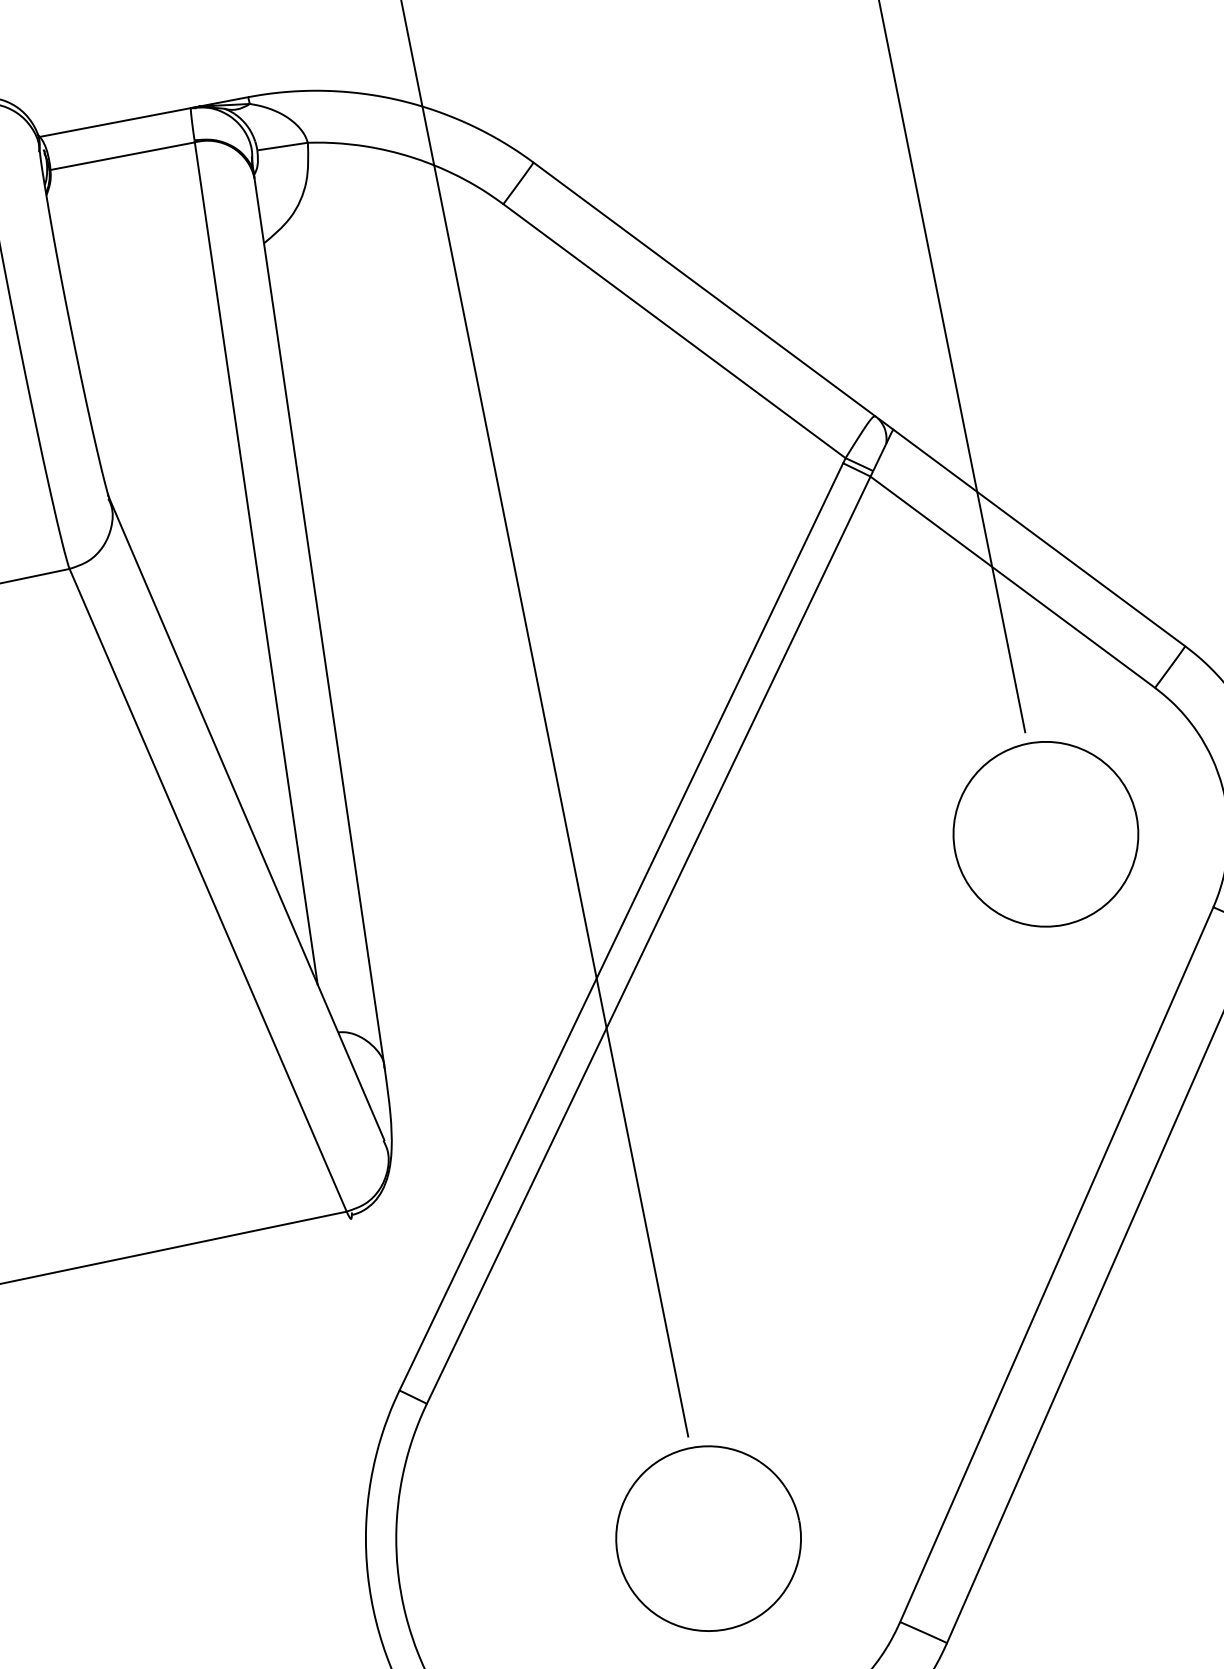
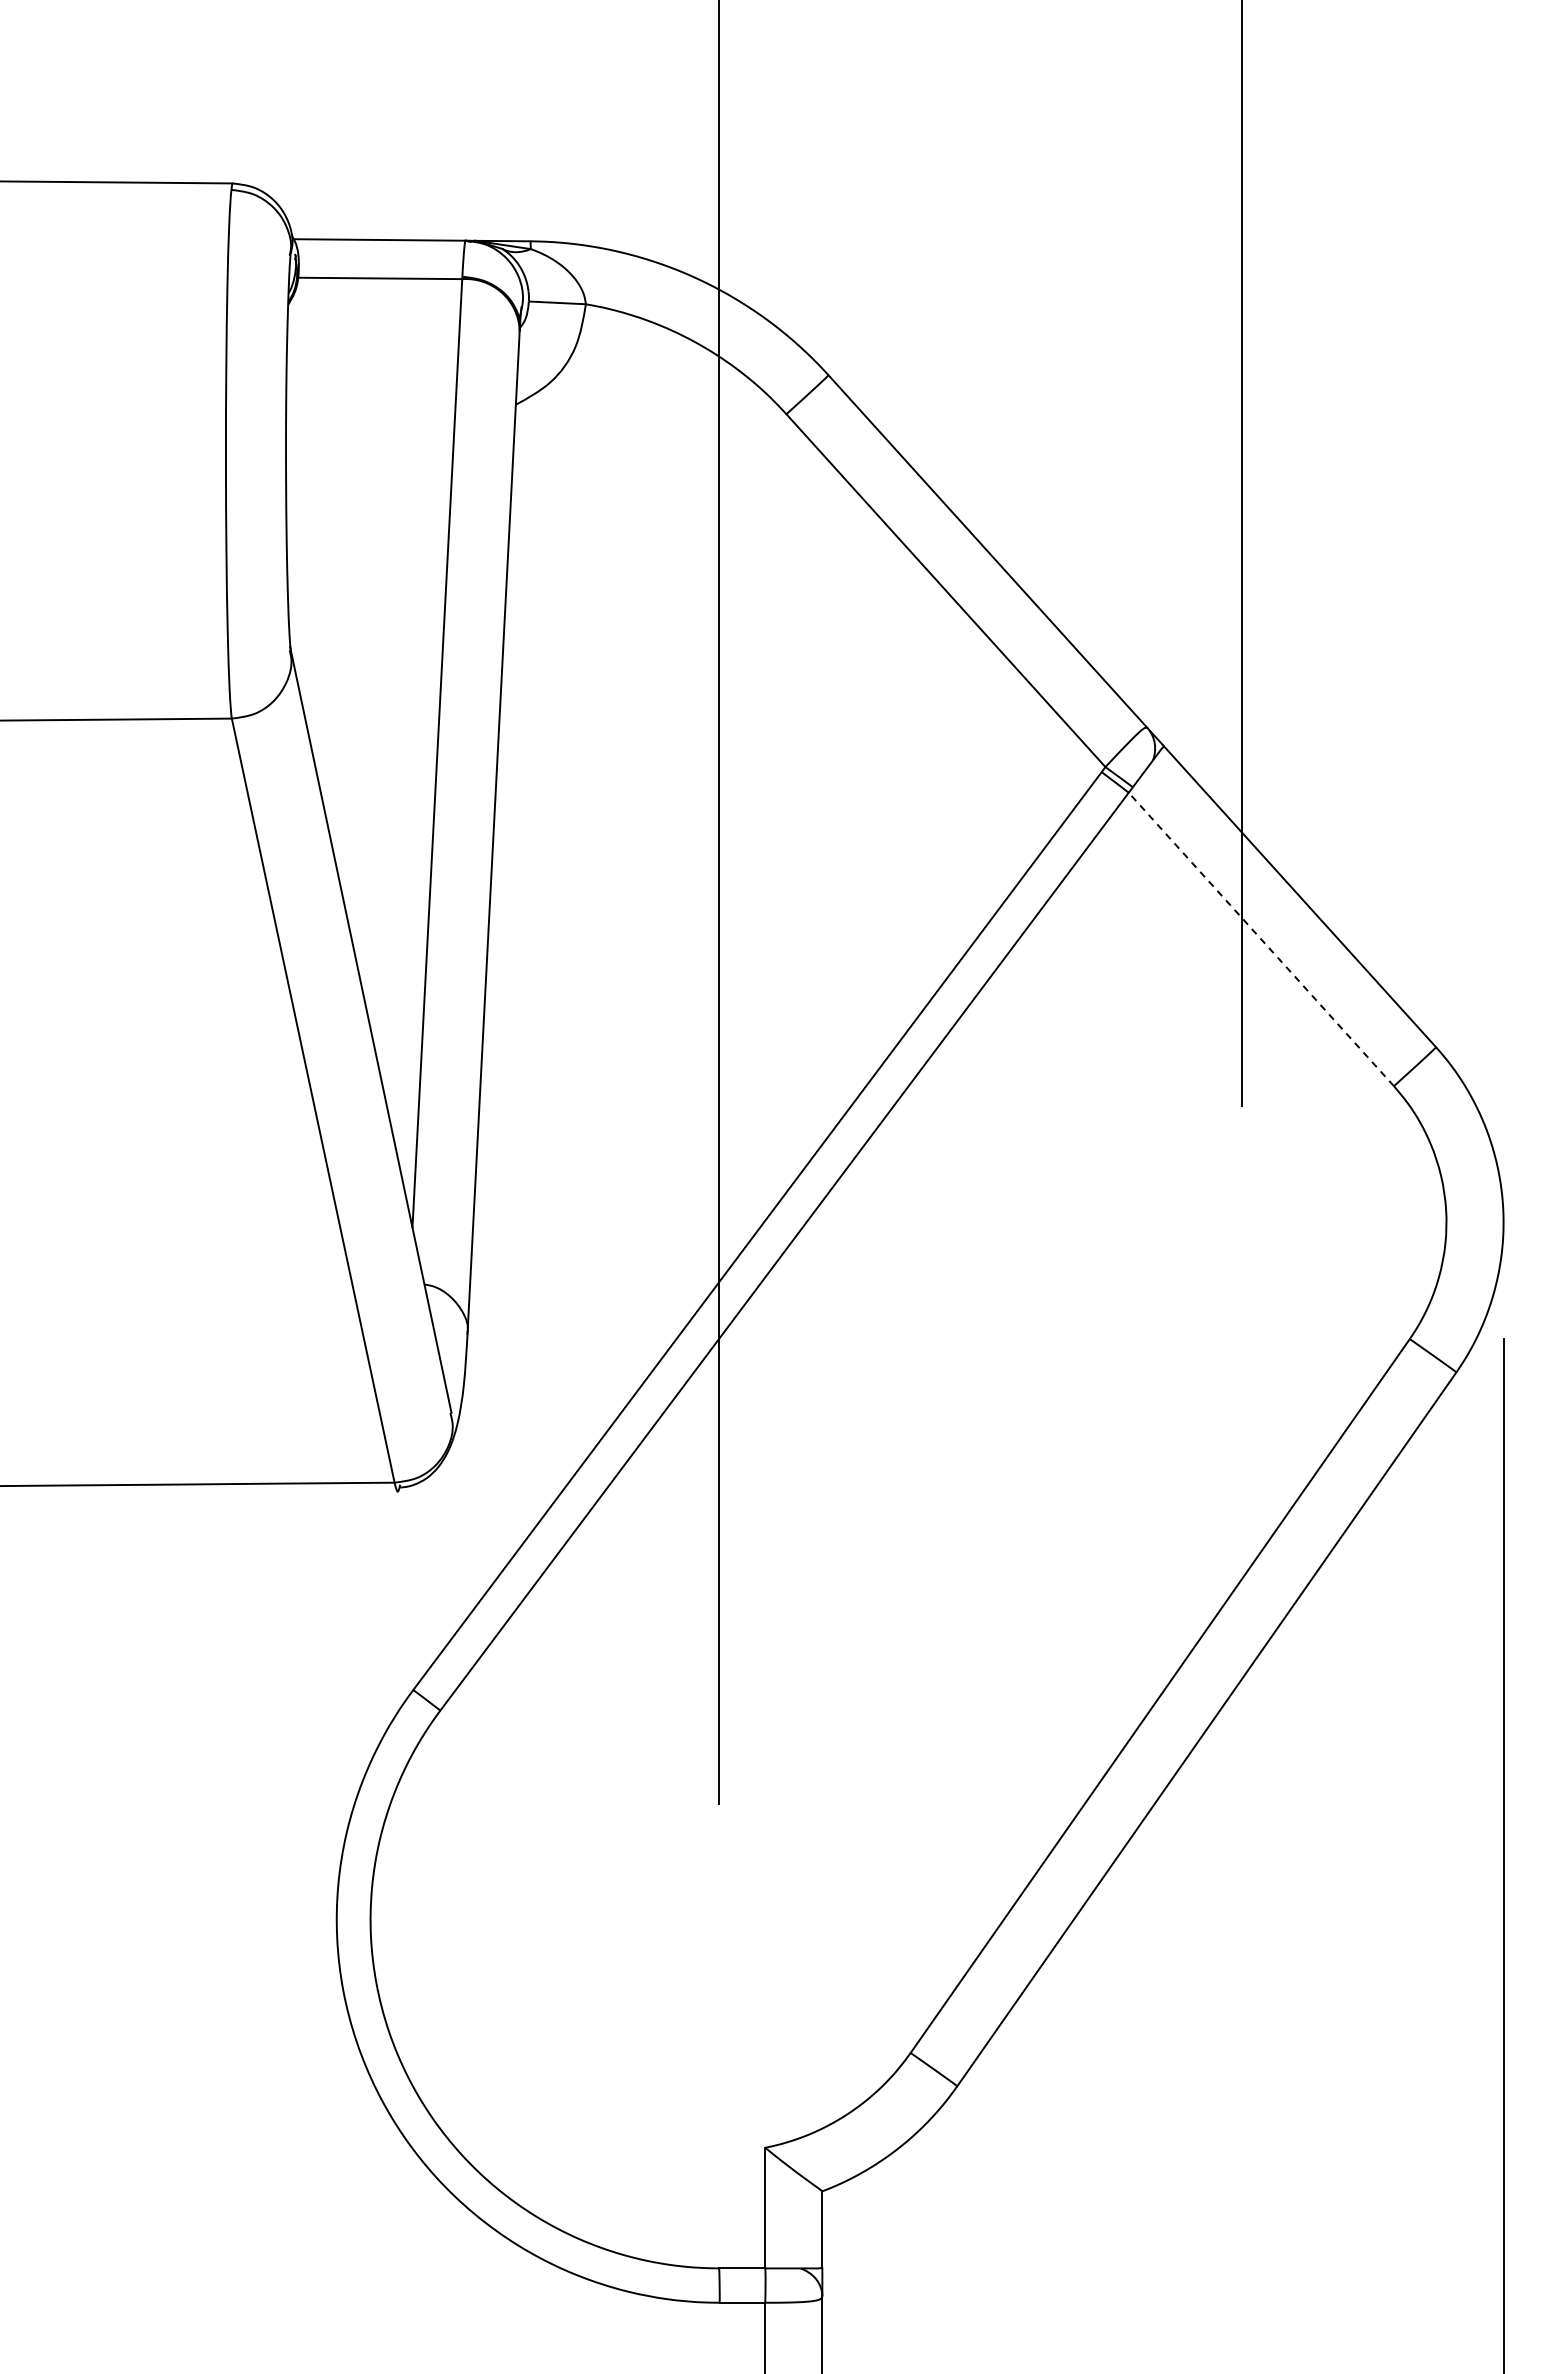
line: (1012, 582) -> (1261, 939), solid -> dashed
part: (1045, 834) -> (1242, 1222), removed
part: (708, 1538) -> (719, 1919), removed

